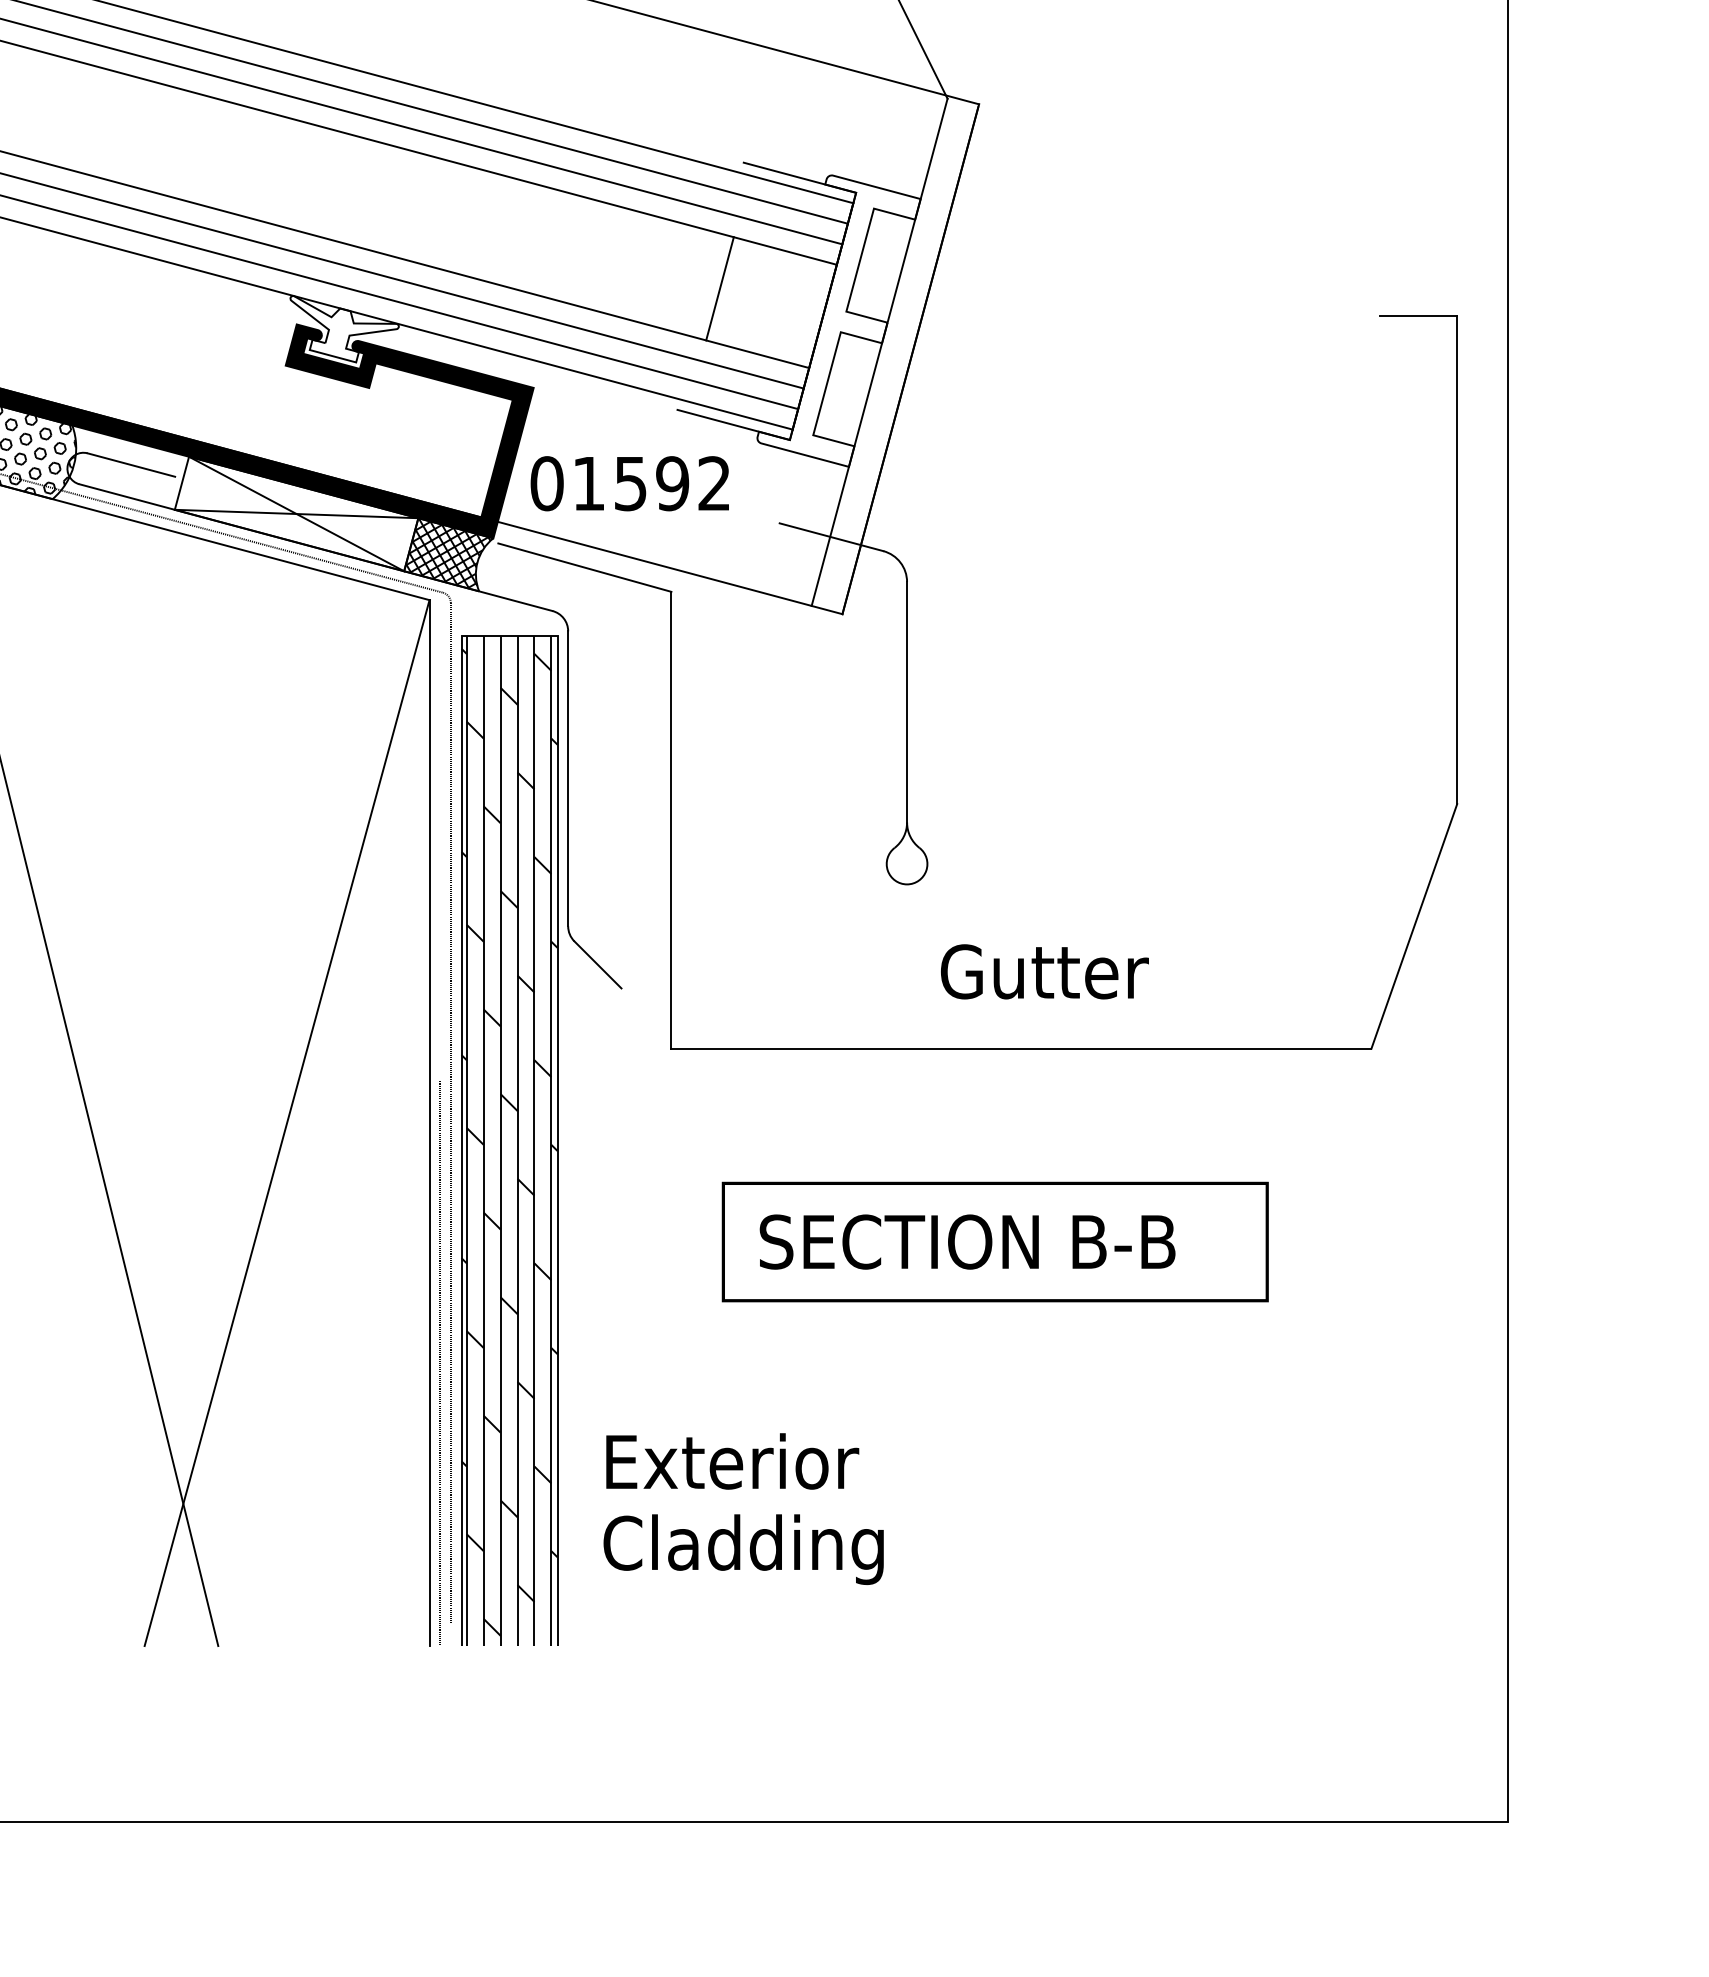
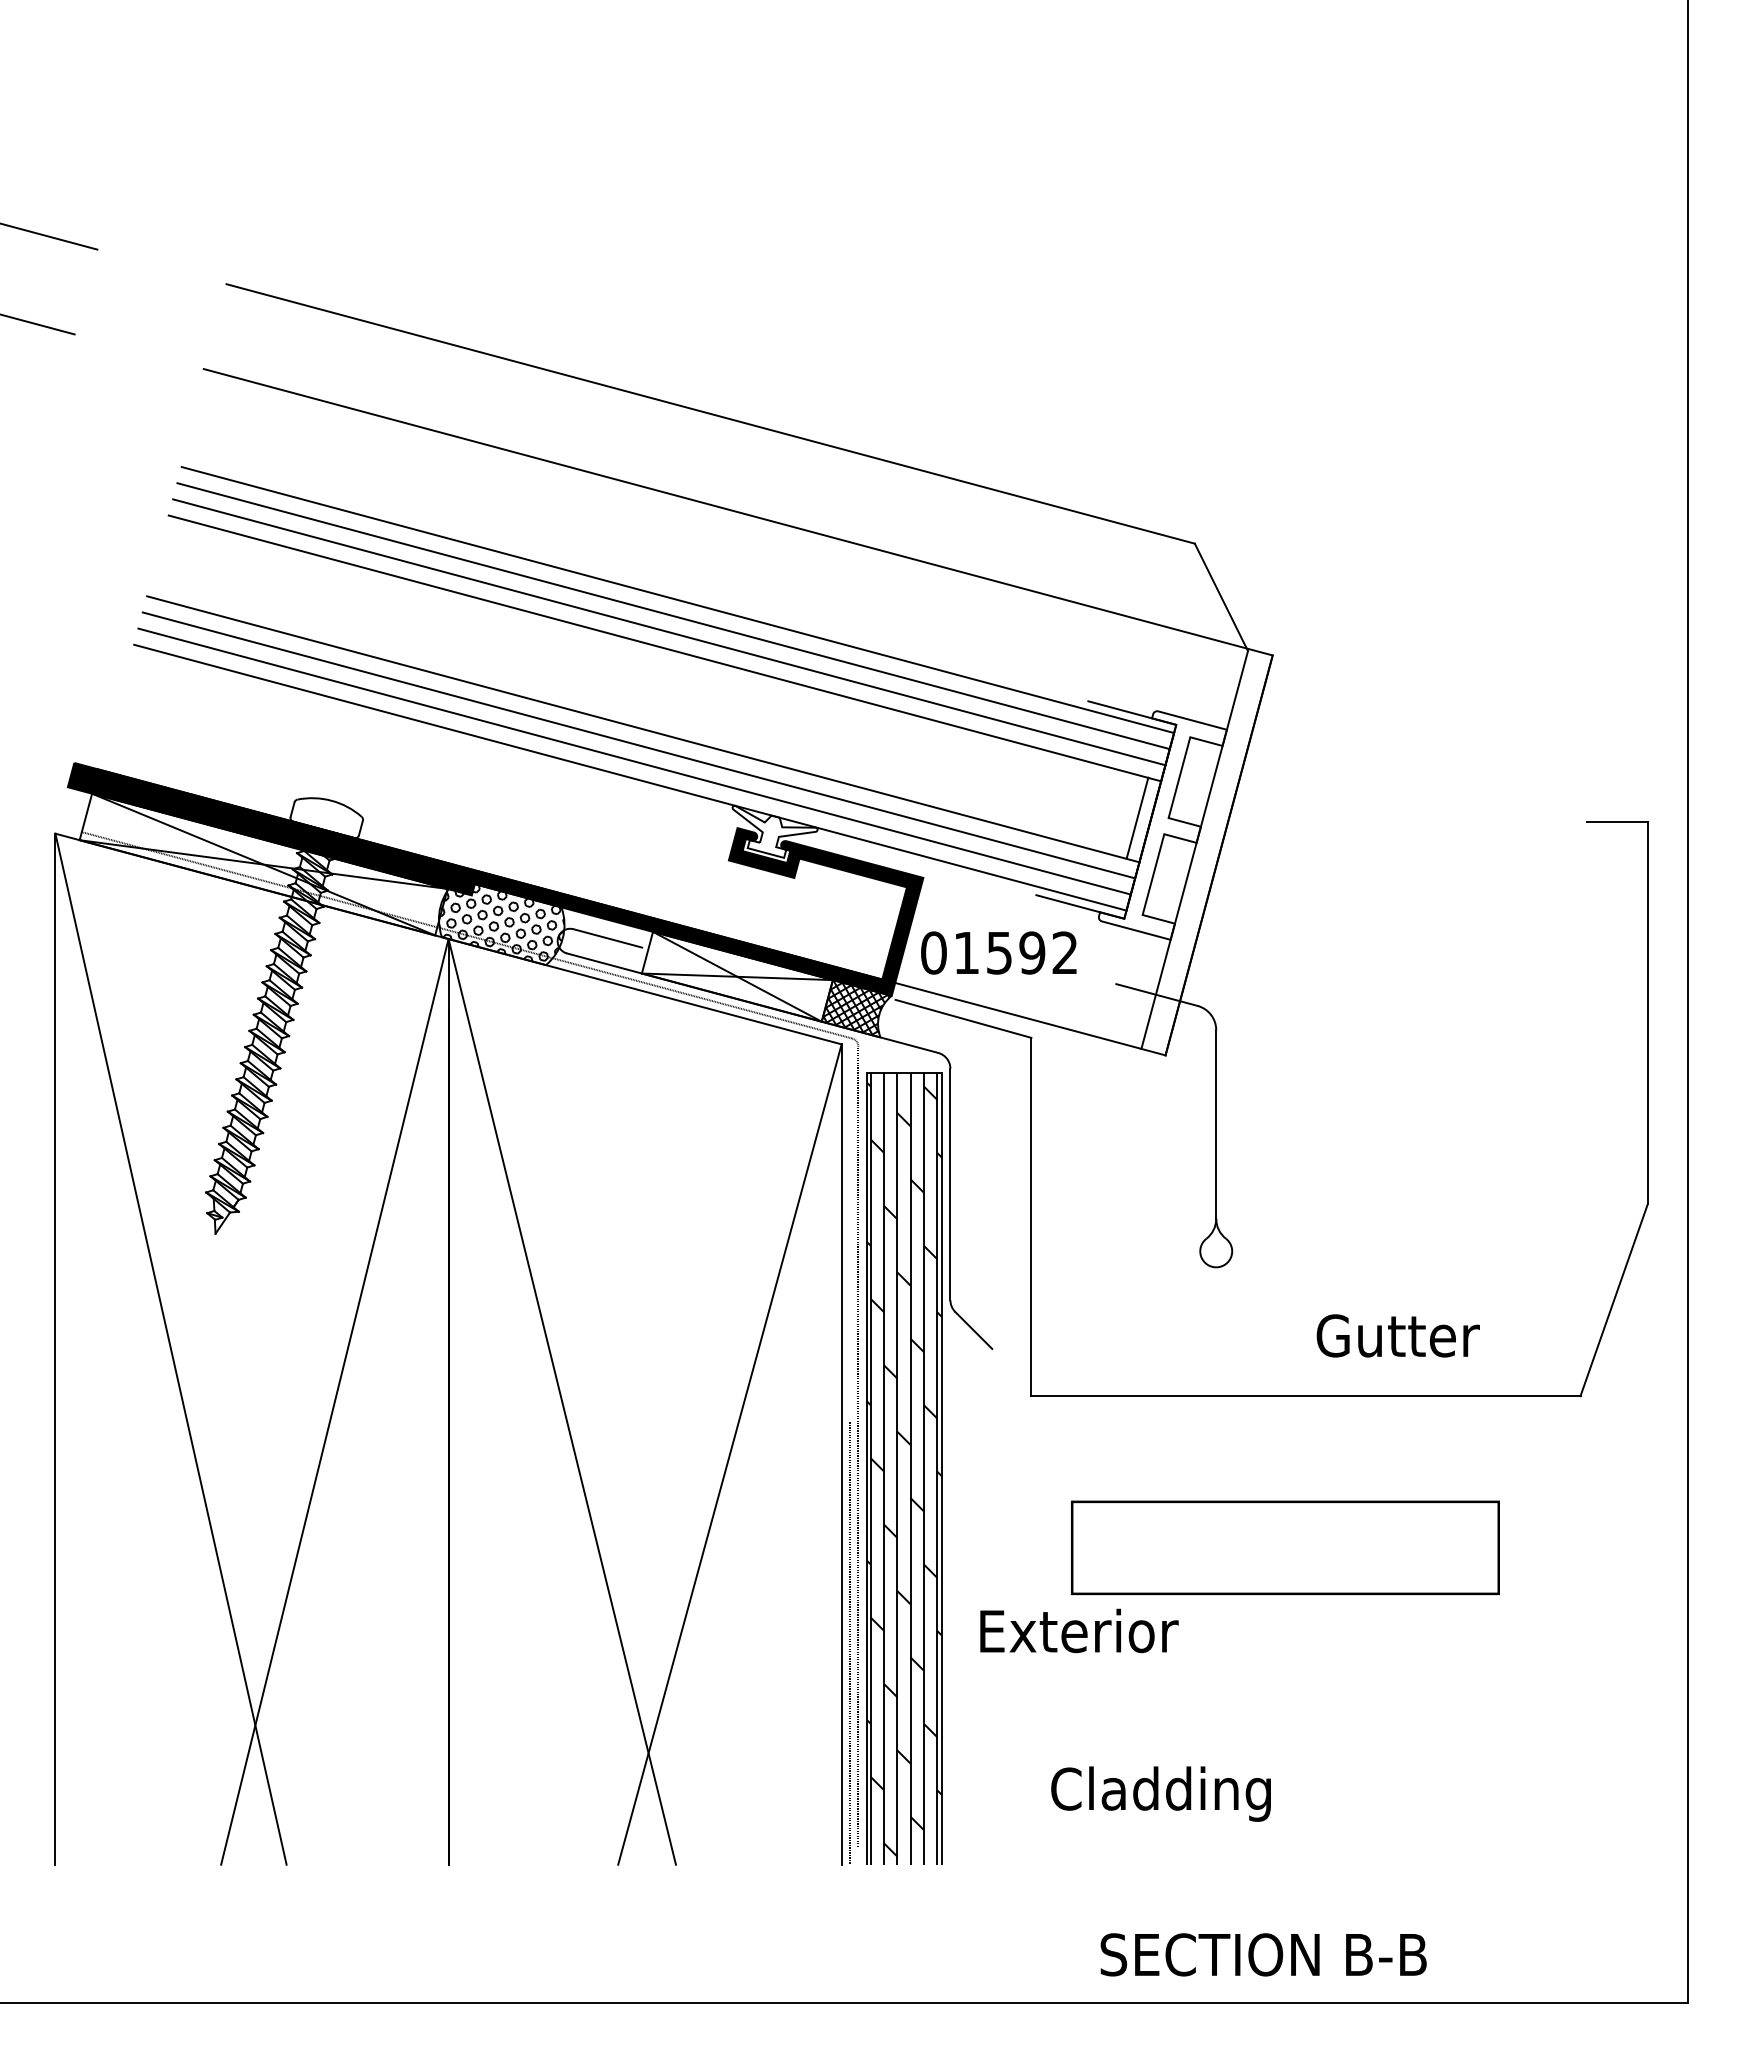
line: (719, 287) -> (1137, 817), moved
text: (1043, 971) -> (1397, 1335), moved
text: (967, 1241) -> (1263, 1954), moved
text: (732, 1460) -> (1079, 1630), moved
text: (742, 1548) -> (1160, 1793), moved

